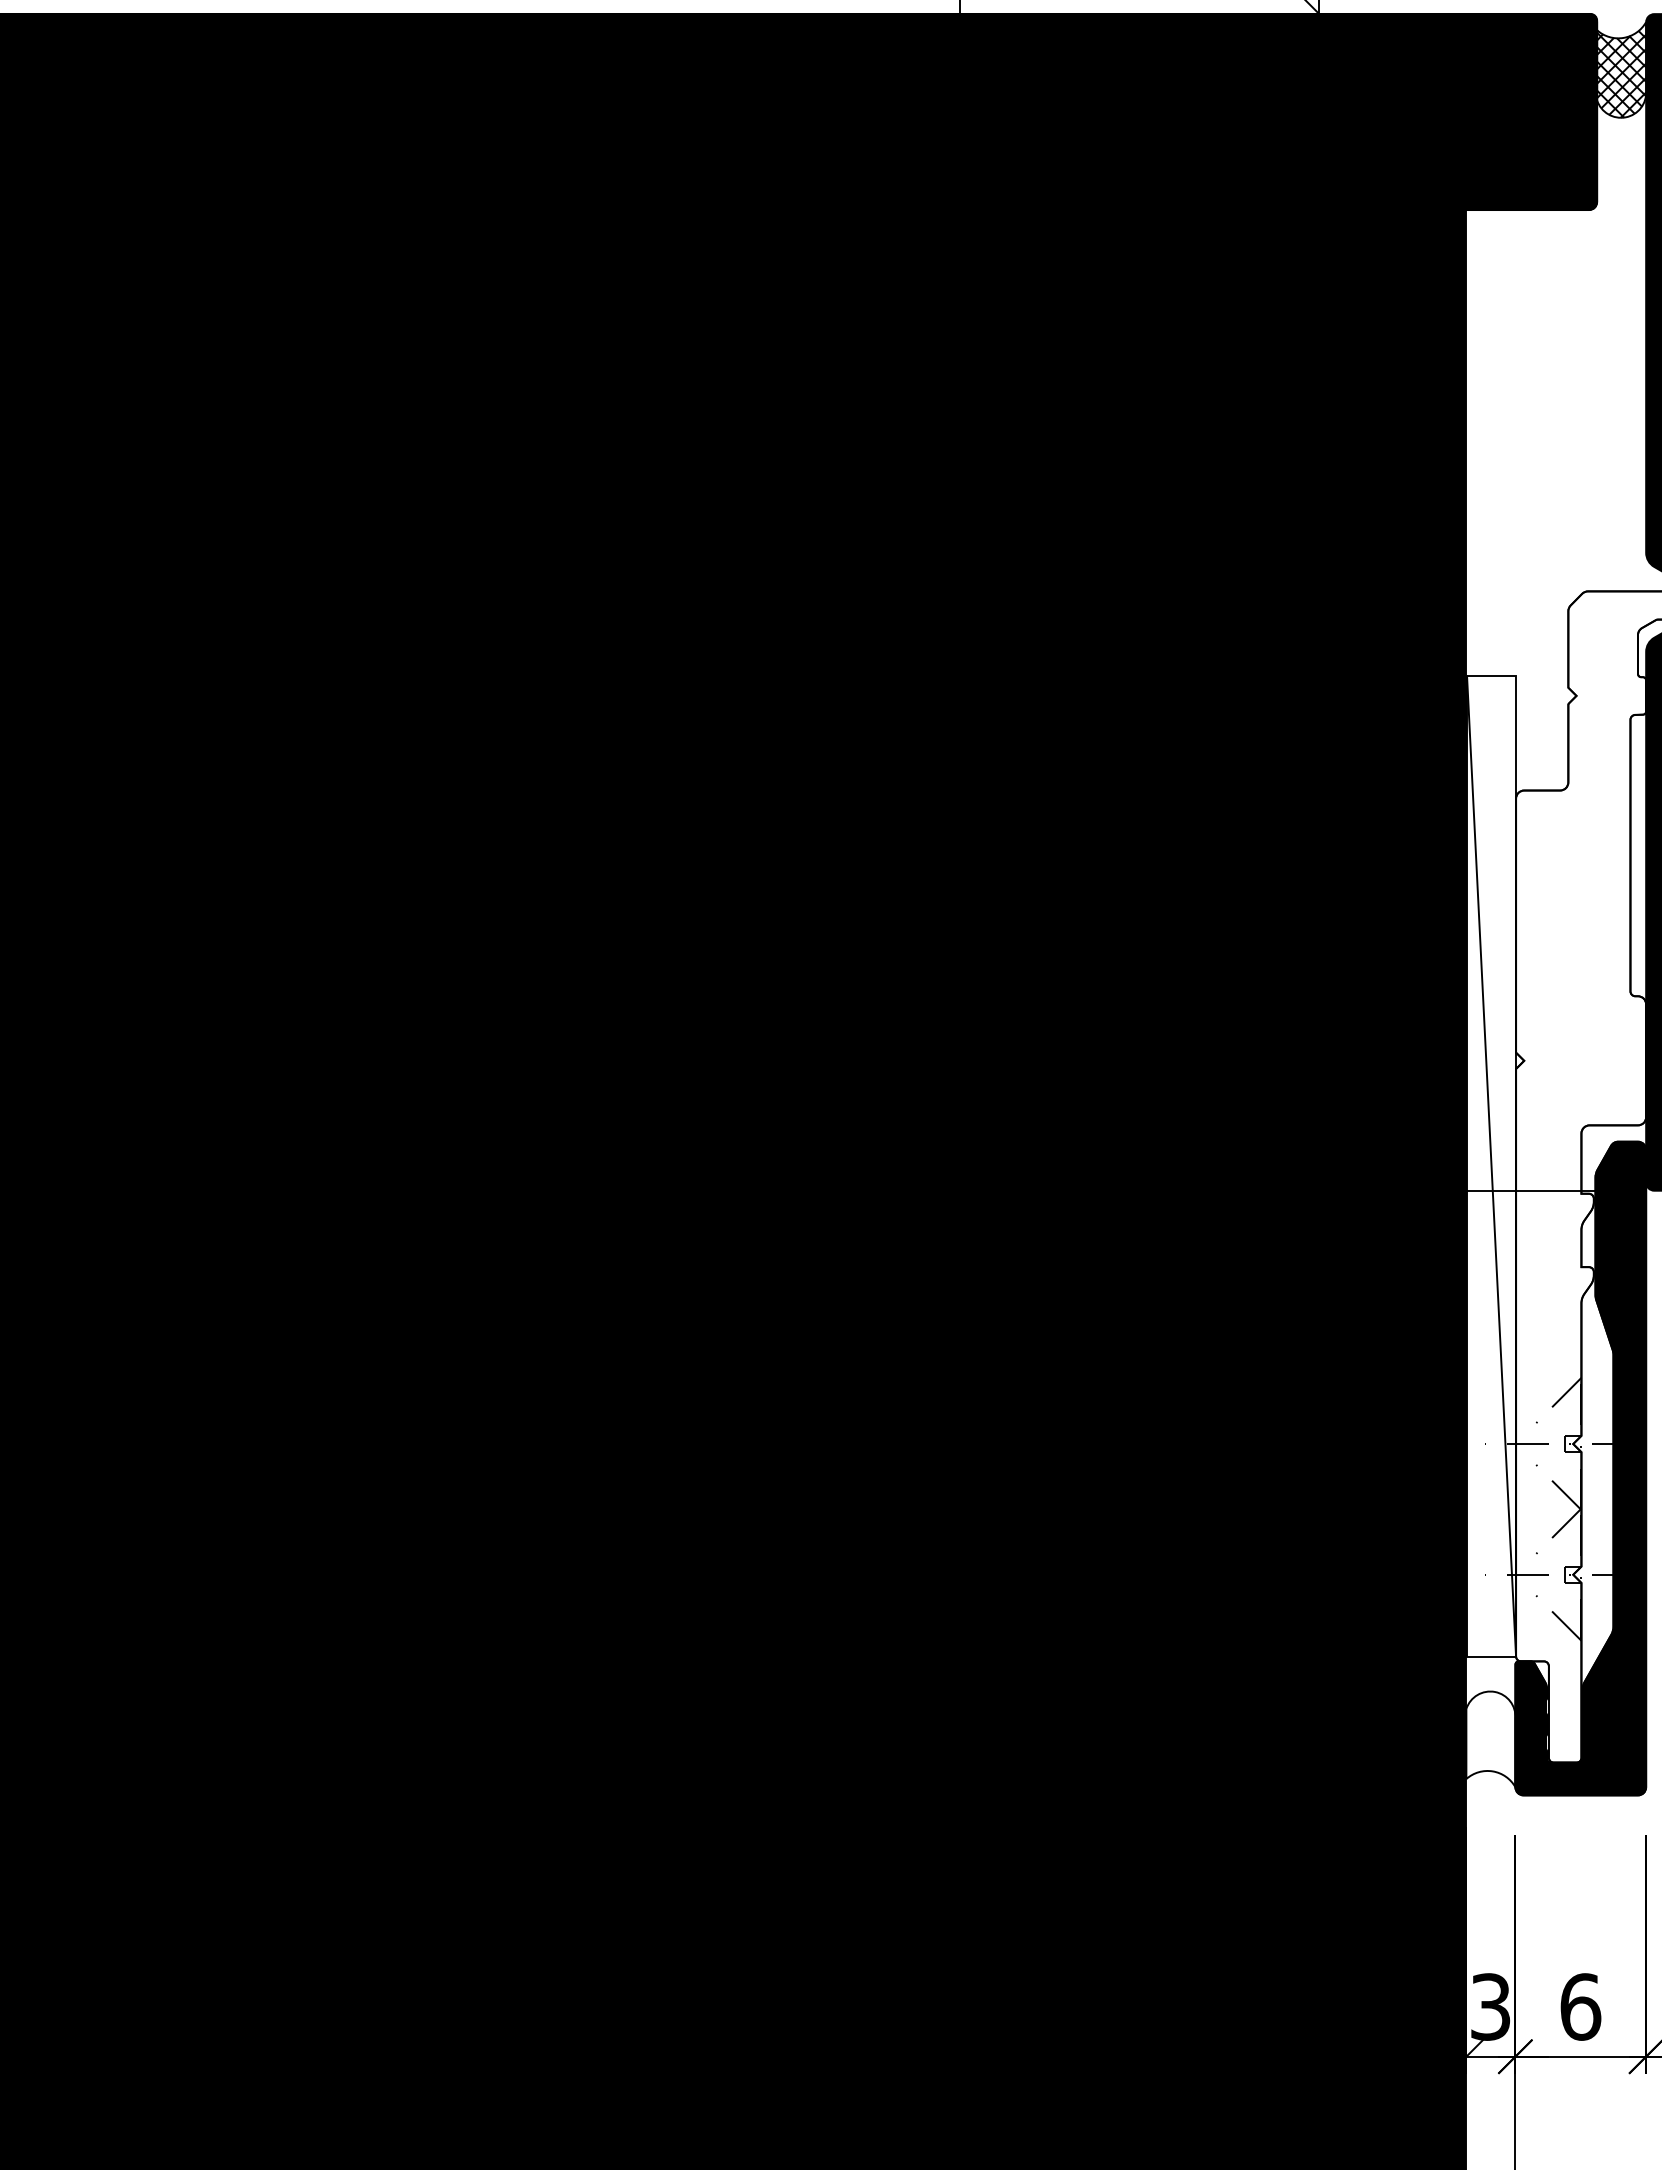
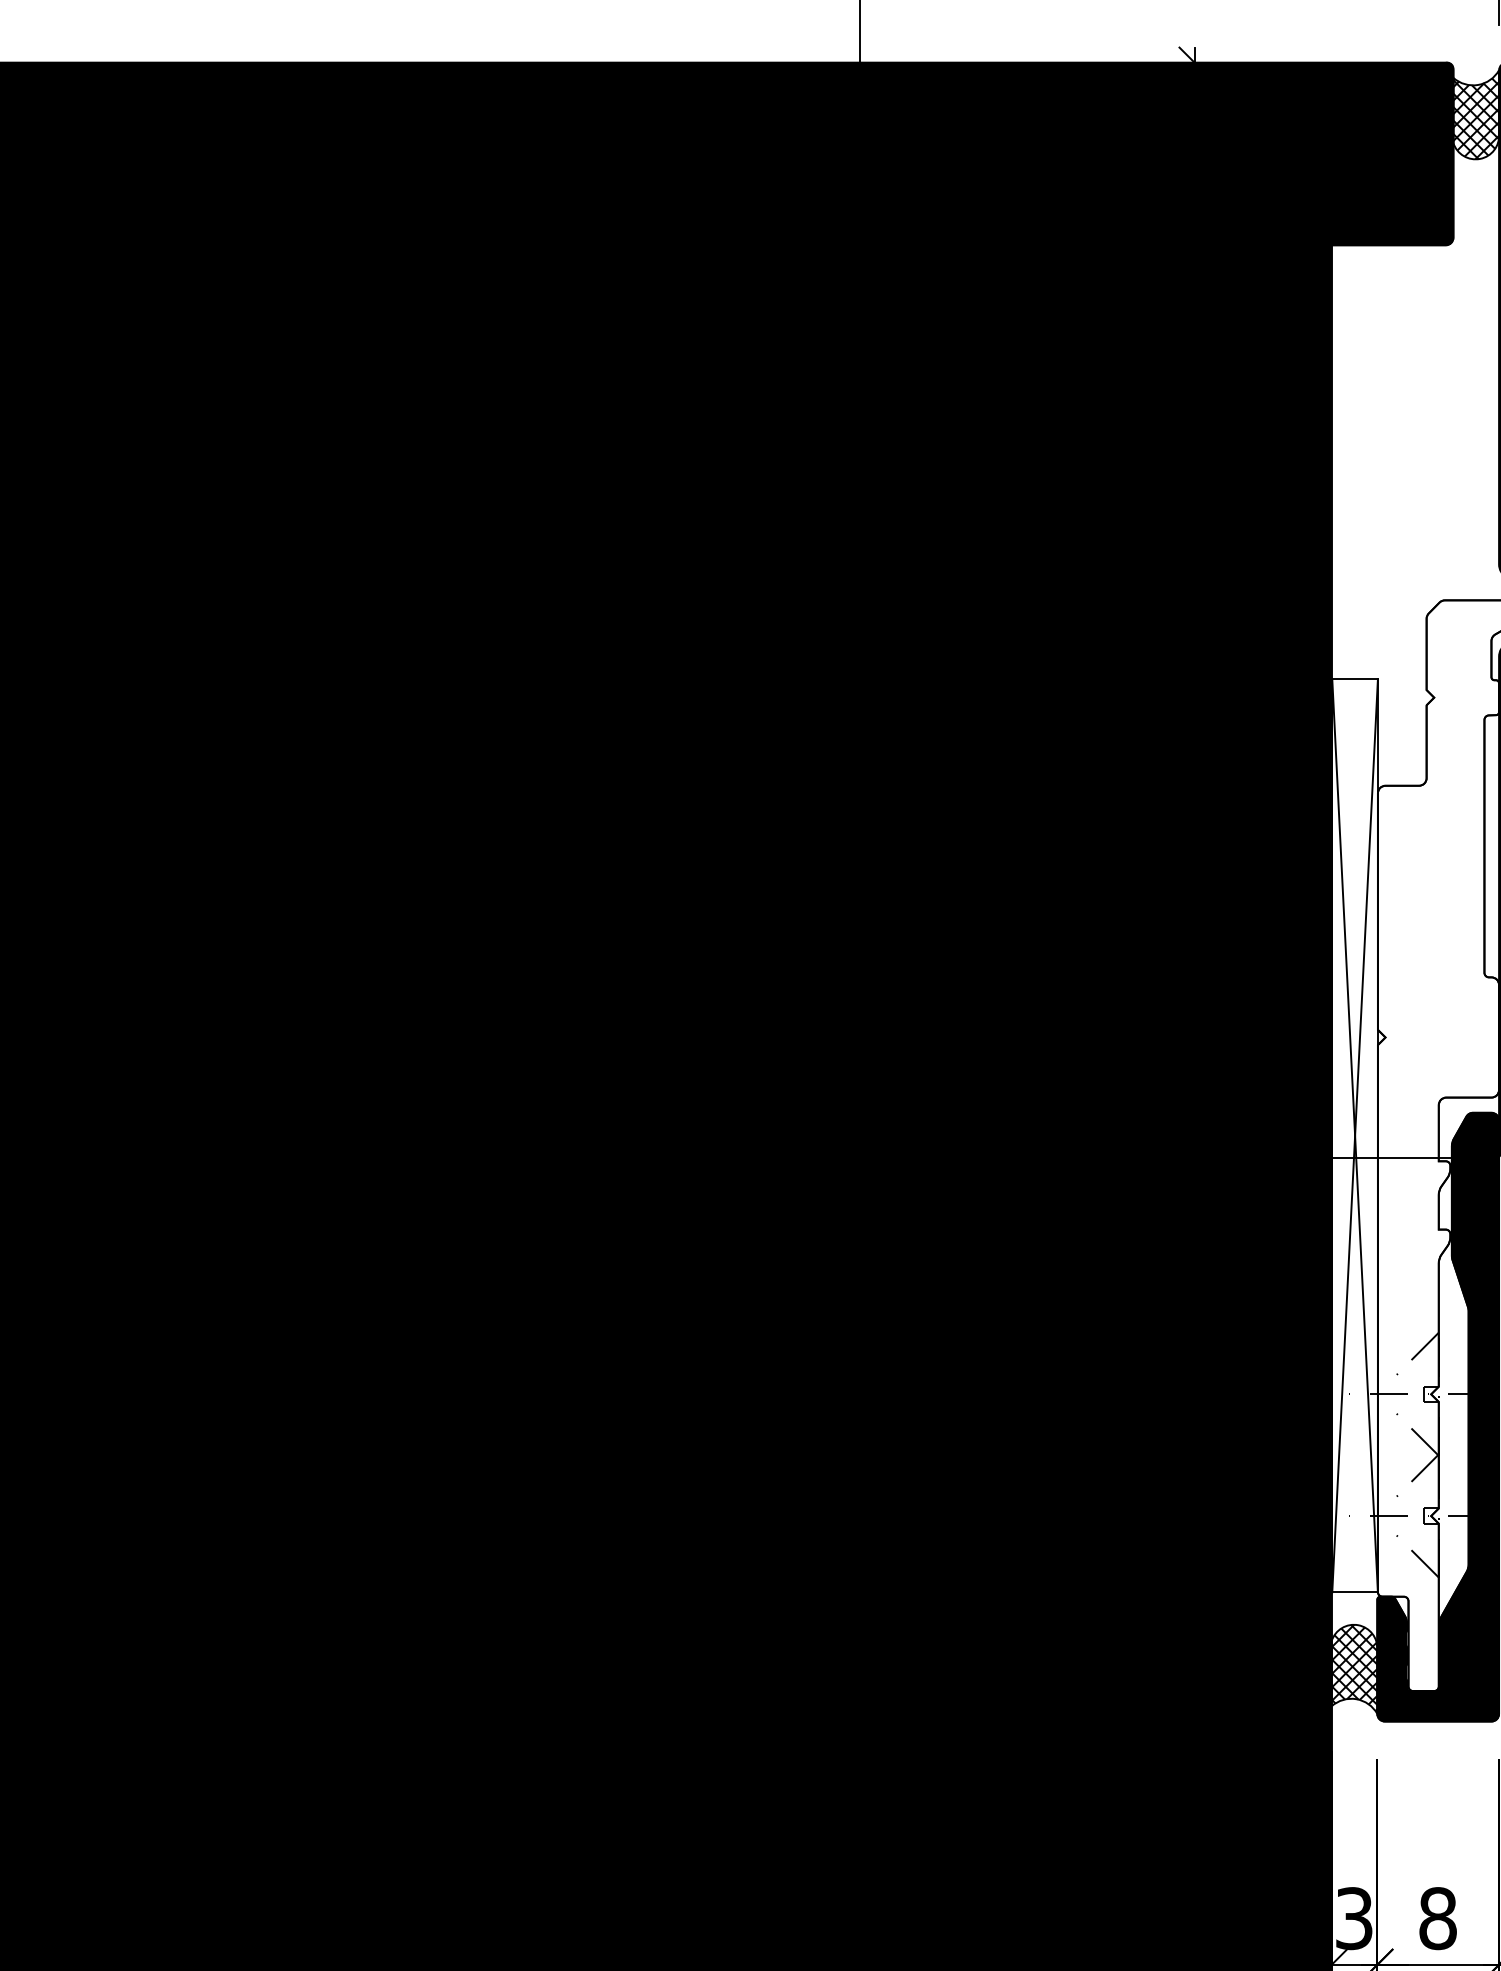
line: (1491, 1166) -> (1355, 1135), added
hatch: (1490, 1737) -> (1354, 1667), added
text: (1580, 2006) -> (1437, 1918), 6 -> 8

